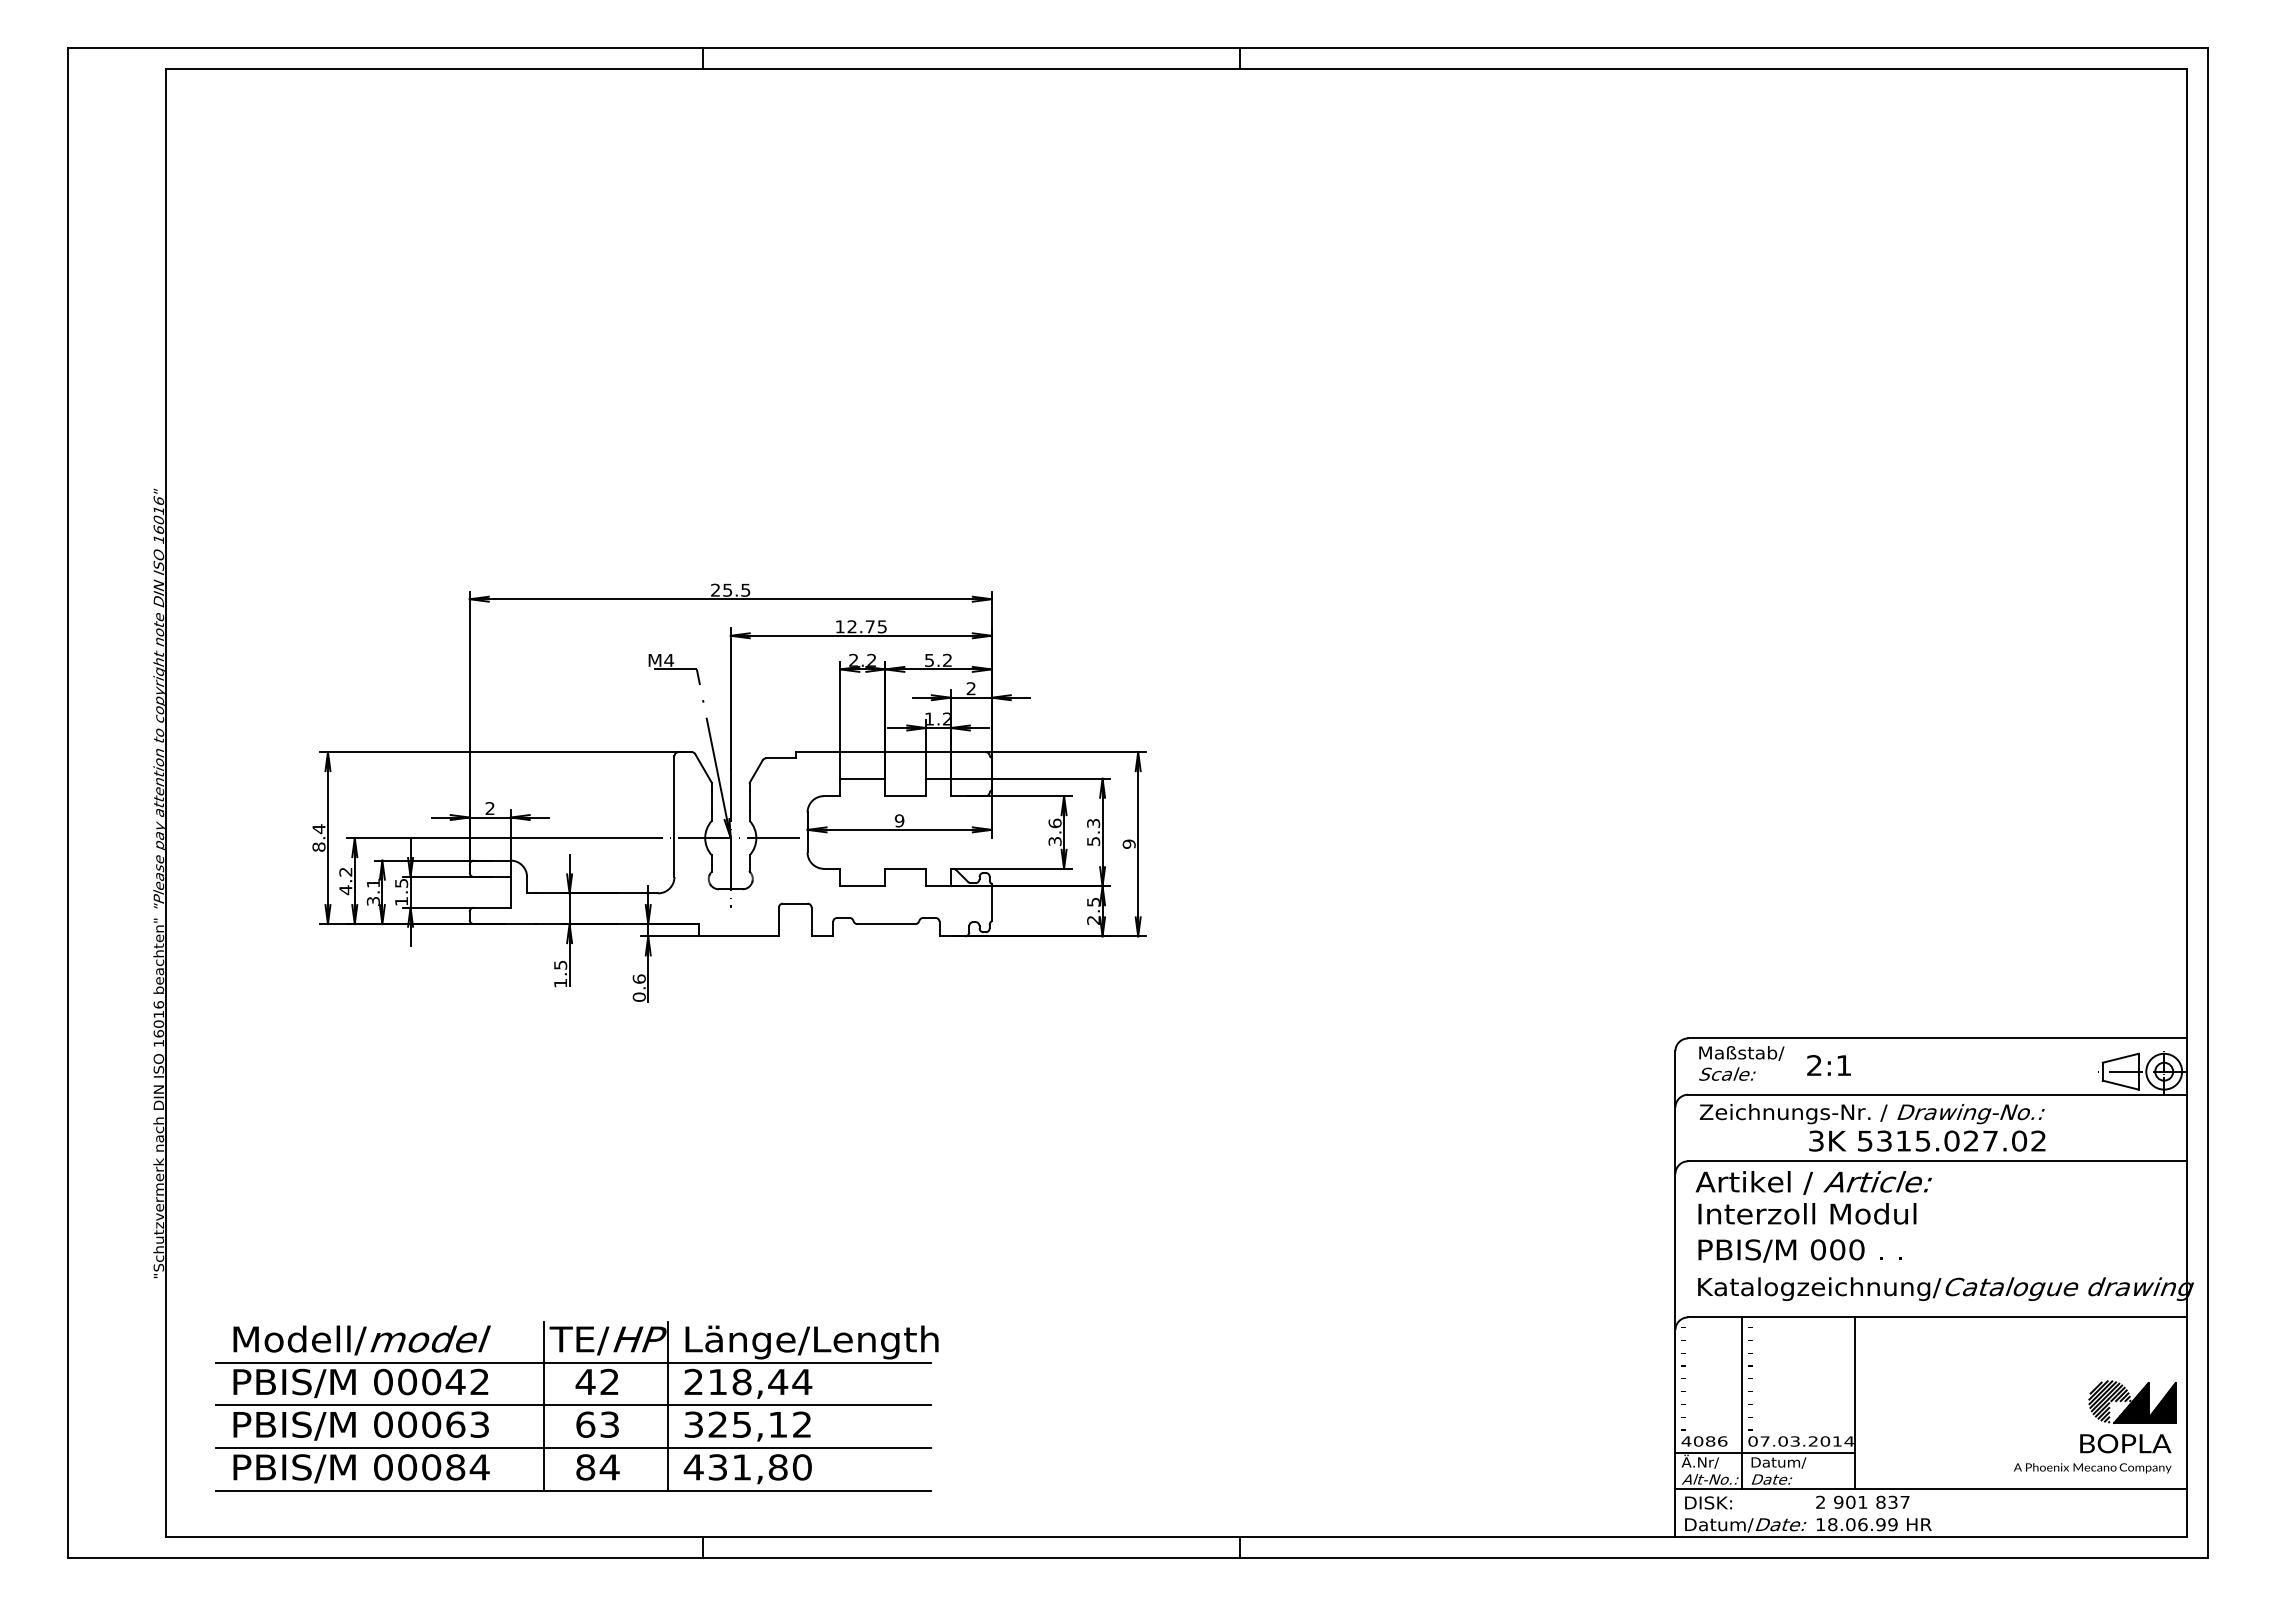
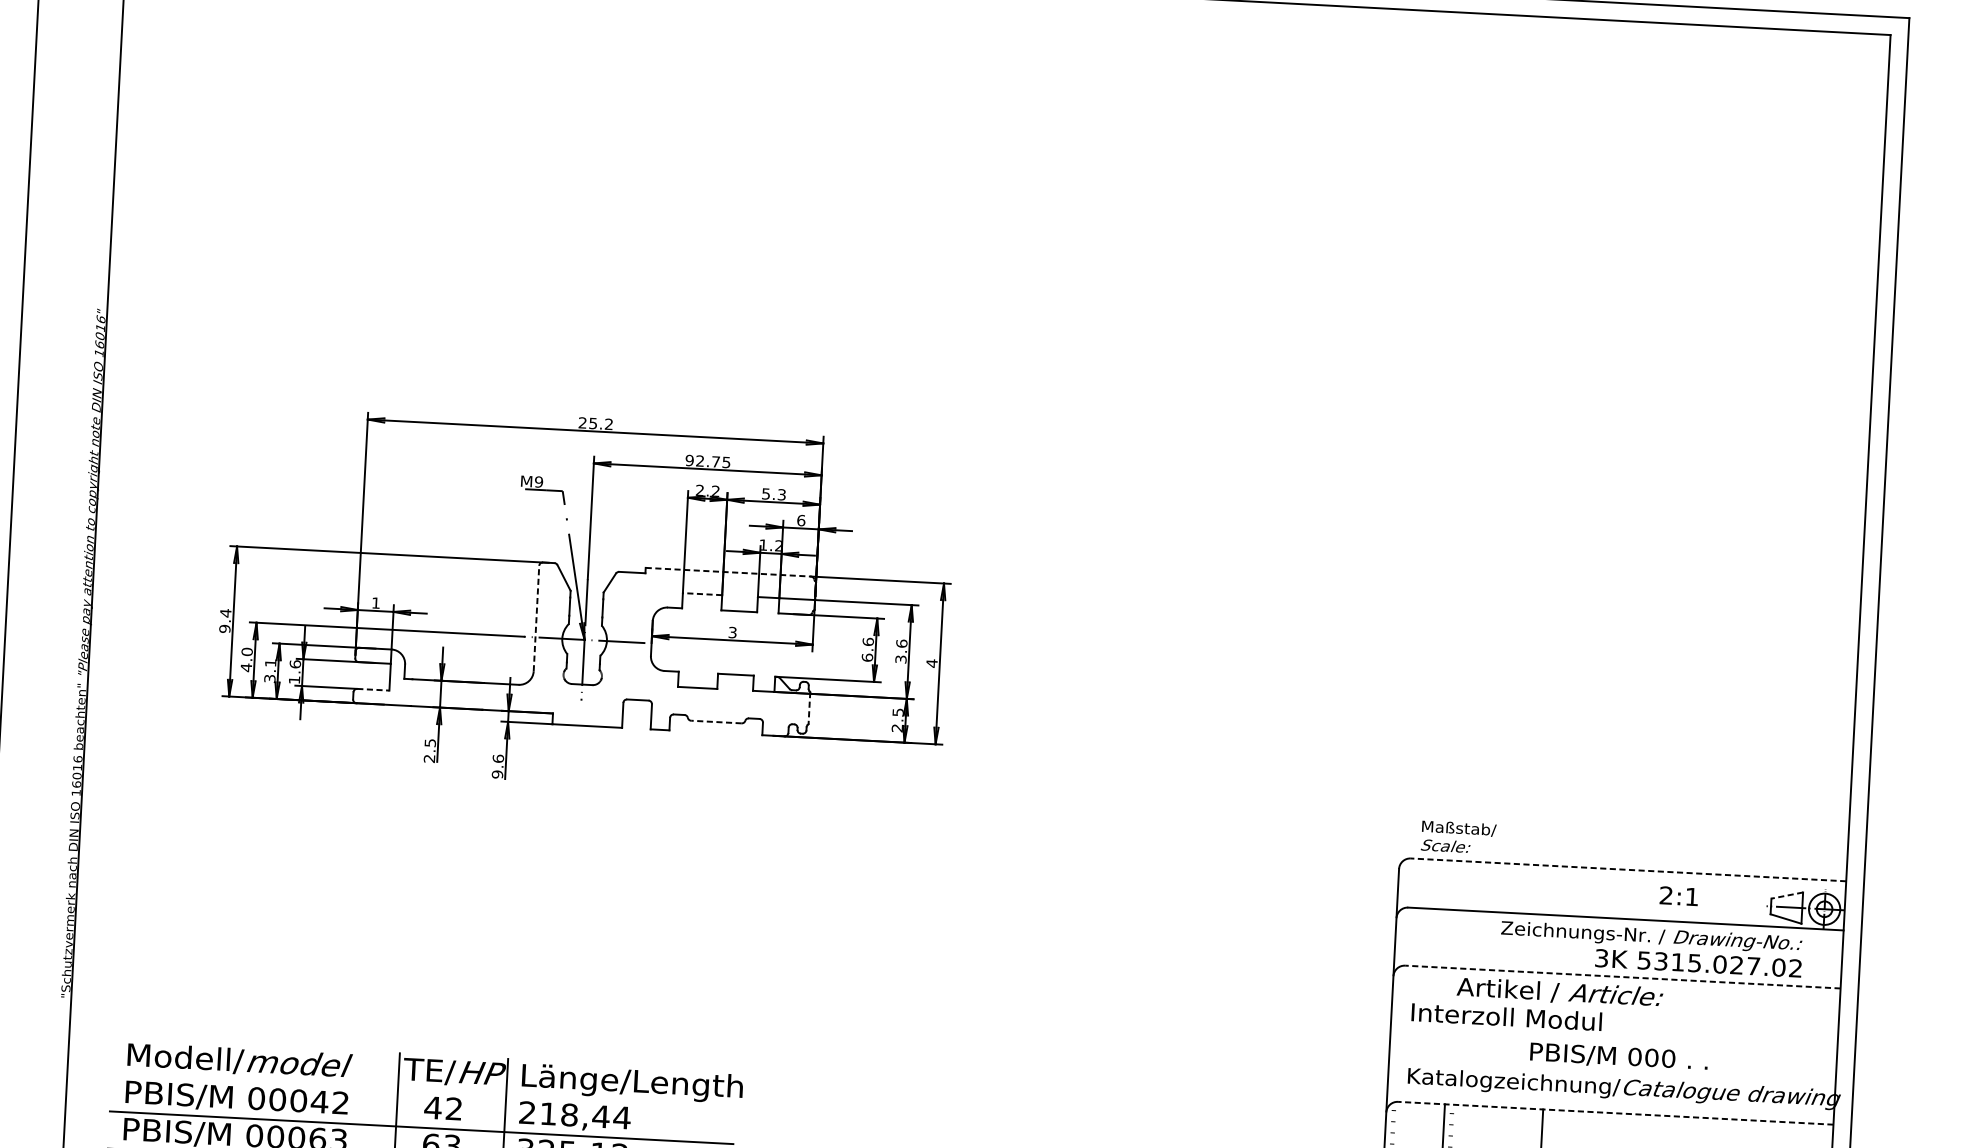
text: (745, 589) -> (608, 423), 25.5 -> 25.2
text: (839, 626) -> (689, 460), 12.75 -> 92.75
text: (669, 659) -> (539, 481), M4 -> M9
text: (947, 660) -> (781, 494), 5.2 -> 5.3
text: (971, 688) -> (801, 520), 2 -> 6
line: (890, 752) -> (727, 572), solid -> dashed
line: (862, 778) -> (702, 593), solid -> dashed
text: (489, 808) -> (375, 603), 2 -> 1
line: (674, 816) -> (536, 618), solid -> dashed
text: (899, 820) -> (732, 632), 9 -> 3
text: (1093, 831) -> (901, 650), 5.3 -> 3.6
text: (1054, 841) -> (866, 657), 3.6 -> 6.6
text: (1128, 844) -> (931, 663), 9 -> 4
text: (318, 846) -> (224, 628), 8.4 -> 9.4
text: (345, 871) -> (246, 651), 4.2 -> 4.0
text: (401, 882) -> (295, 663), 1.5 -> 1.6
line: (991, 903) -> (809, 708), solid -> dashed
line: (492, 907) -> (373, 689), solid -> dashed
line: (886, 924) -> (716, 722), solid -> dashed
text: (560, 983) -> (429, 758), 1.5 -> 2.5
text: (639, 996) -> (497, 773), 0.6 -> 9.6
line: (1937, 1038) -> (1628, 869), solid -> dashed
line: (2120, 1058) -> (1787, 895), solid -> dashed
text: (1741, 1063) -> (1458, 837), moved
text: (1828, 1065) -> (1678, 896), moved
text: (1872, 1127) -> (1651, 949), moved
line: (1937, 1161) -> (1622, 977), solid -> dashed
text: (1813, 1182) -> (1559, 992), moved
text: (1799, 1250) -> (1618, 1056), moved
line: (1937, 1317) -> (1615, 1113), solid -> dashed
line: (573, 1362) -> (423, 1090), removed

